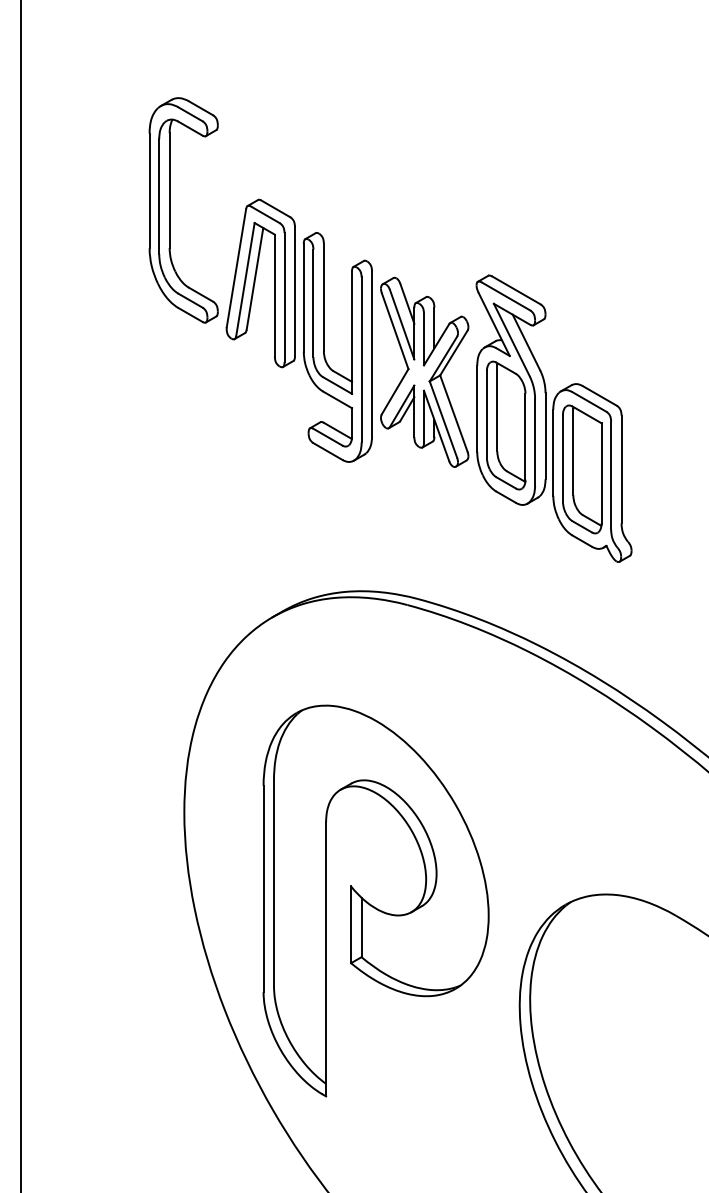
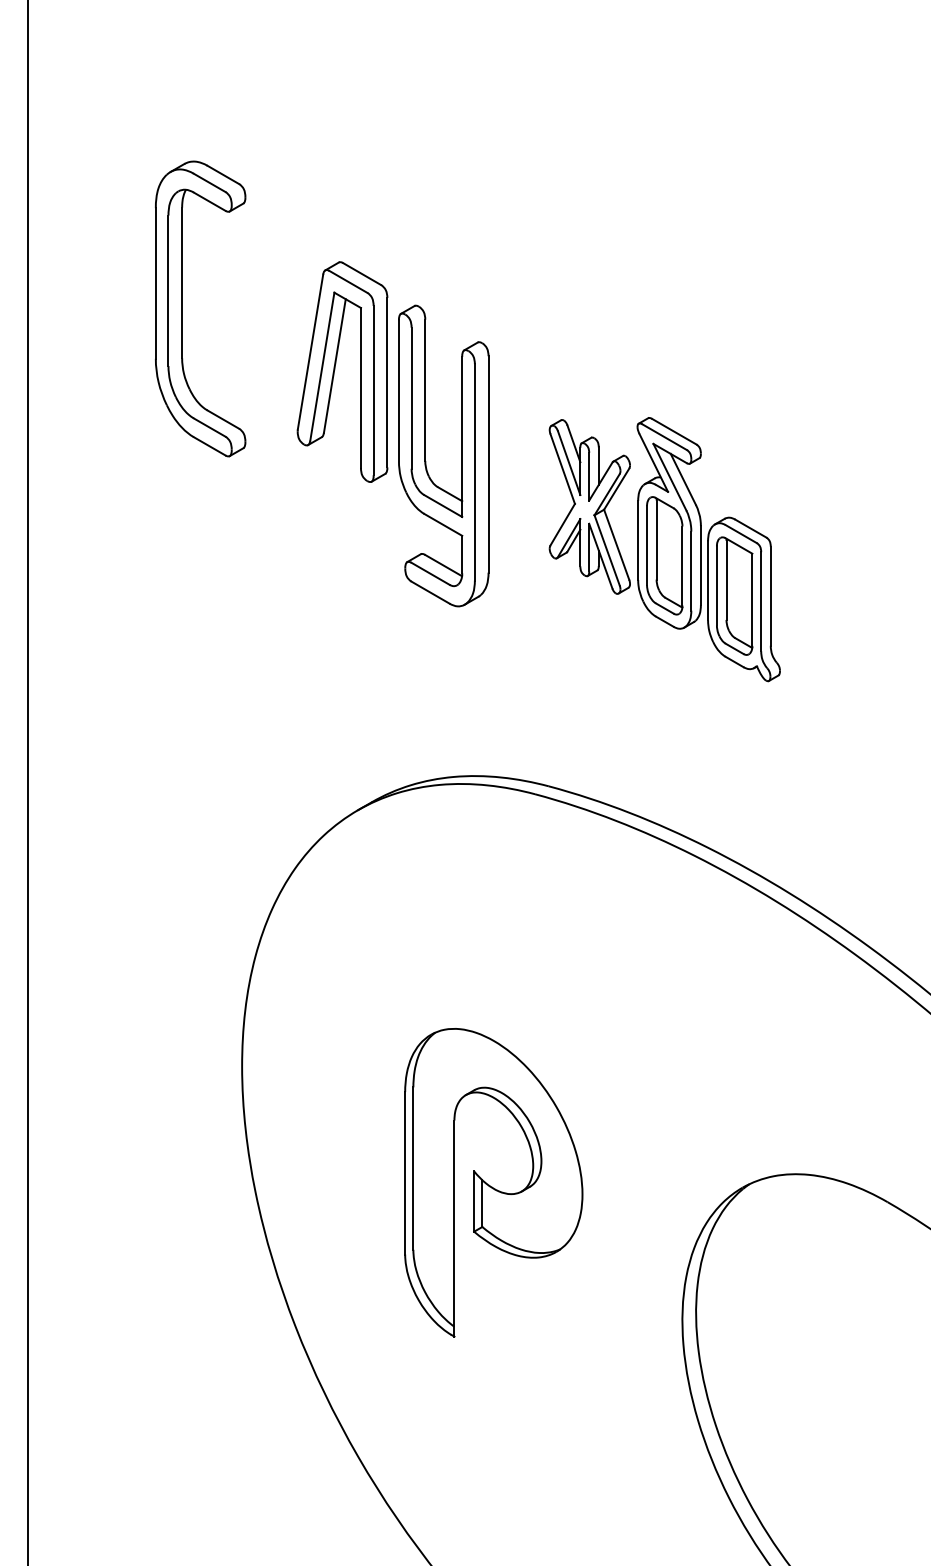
part: (170, 210) -> (183, 309), moved
part: (506, 418) -> (665, 549), size x0.7
part: (375, 900) -> (493, 1182), size x0.6

